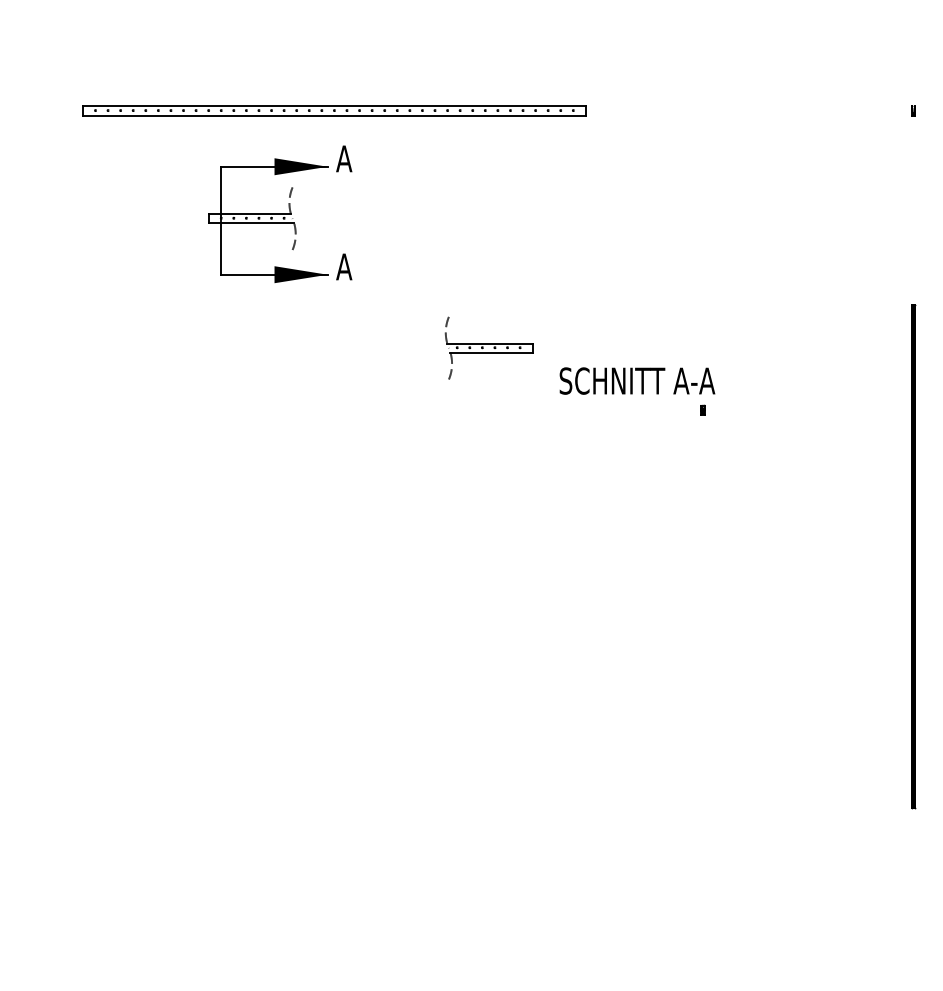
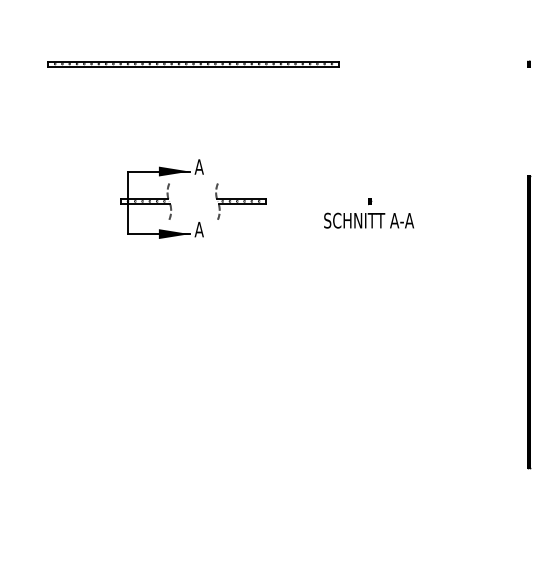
part: (279, 213) -> (161, 198), moved
part: (487, 347) -> (240, 201), moved
part: (703, 410) -> (370, 201), moved

